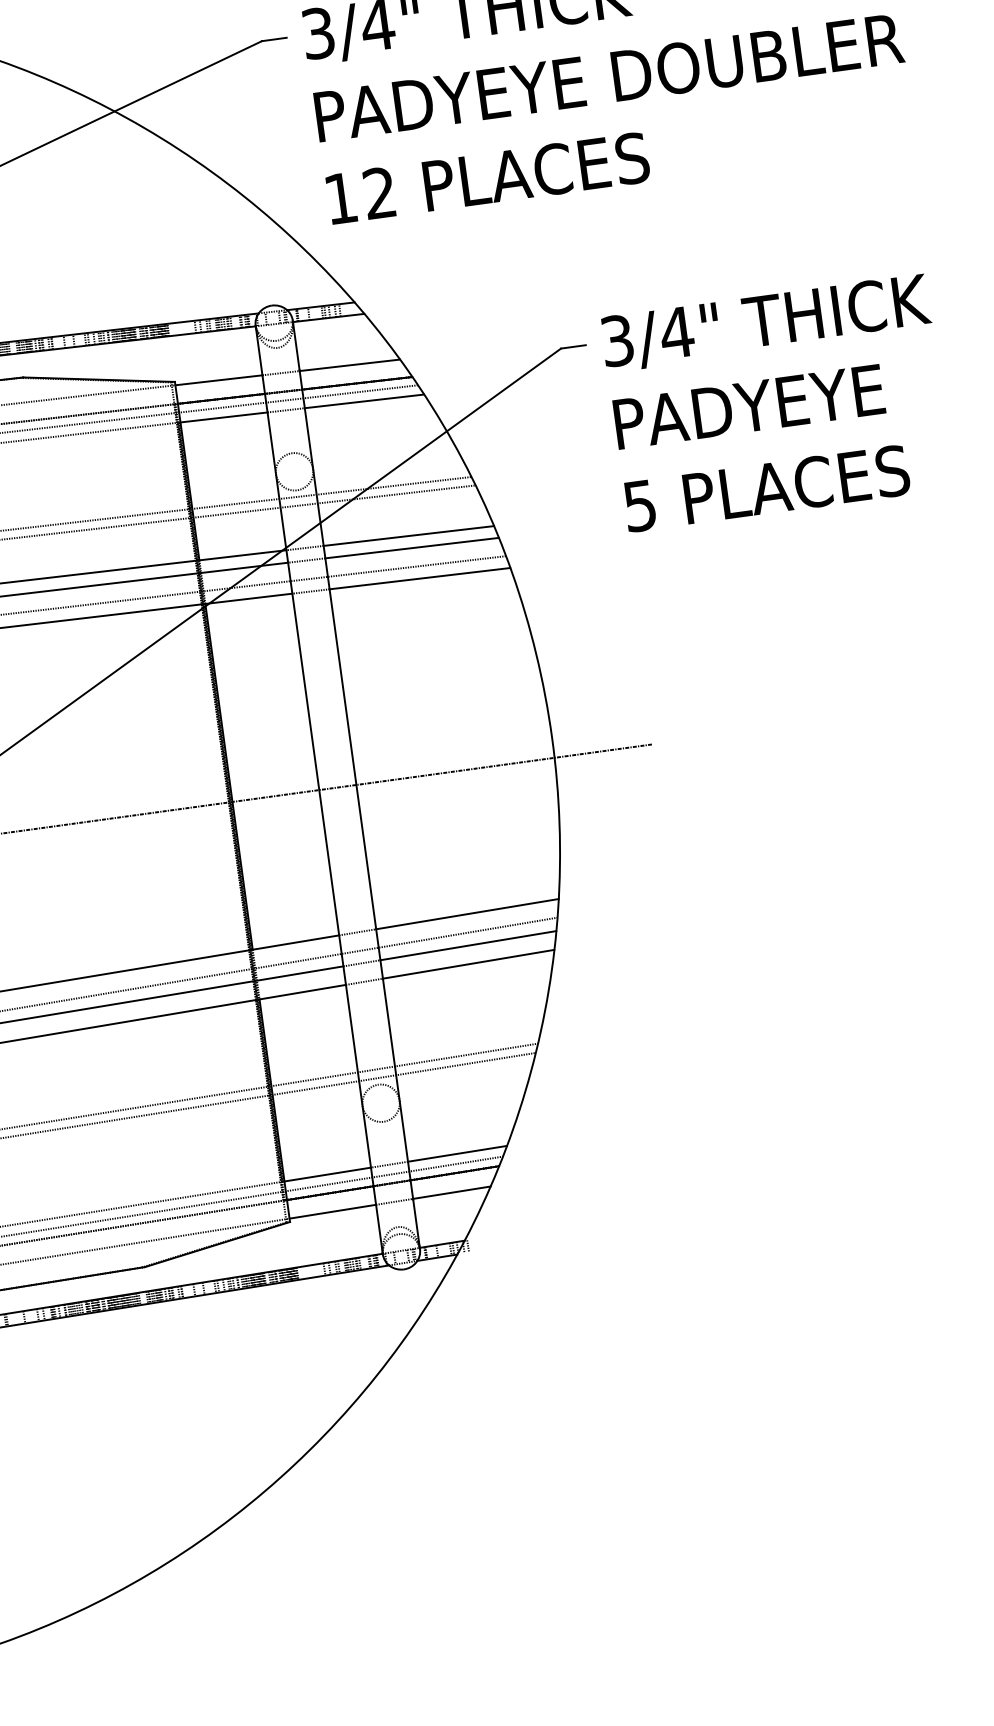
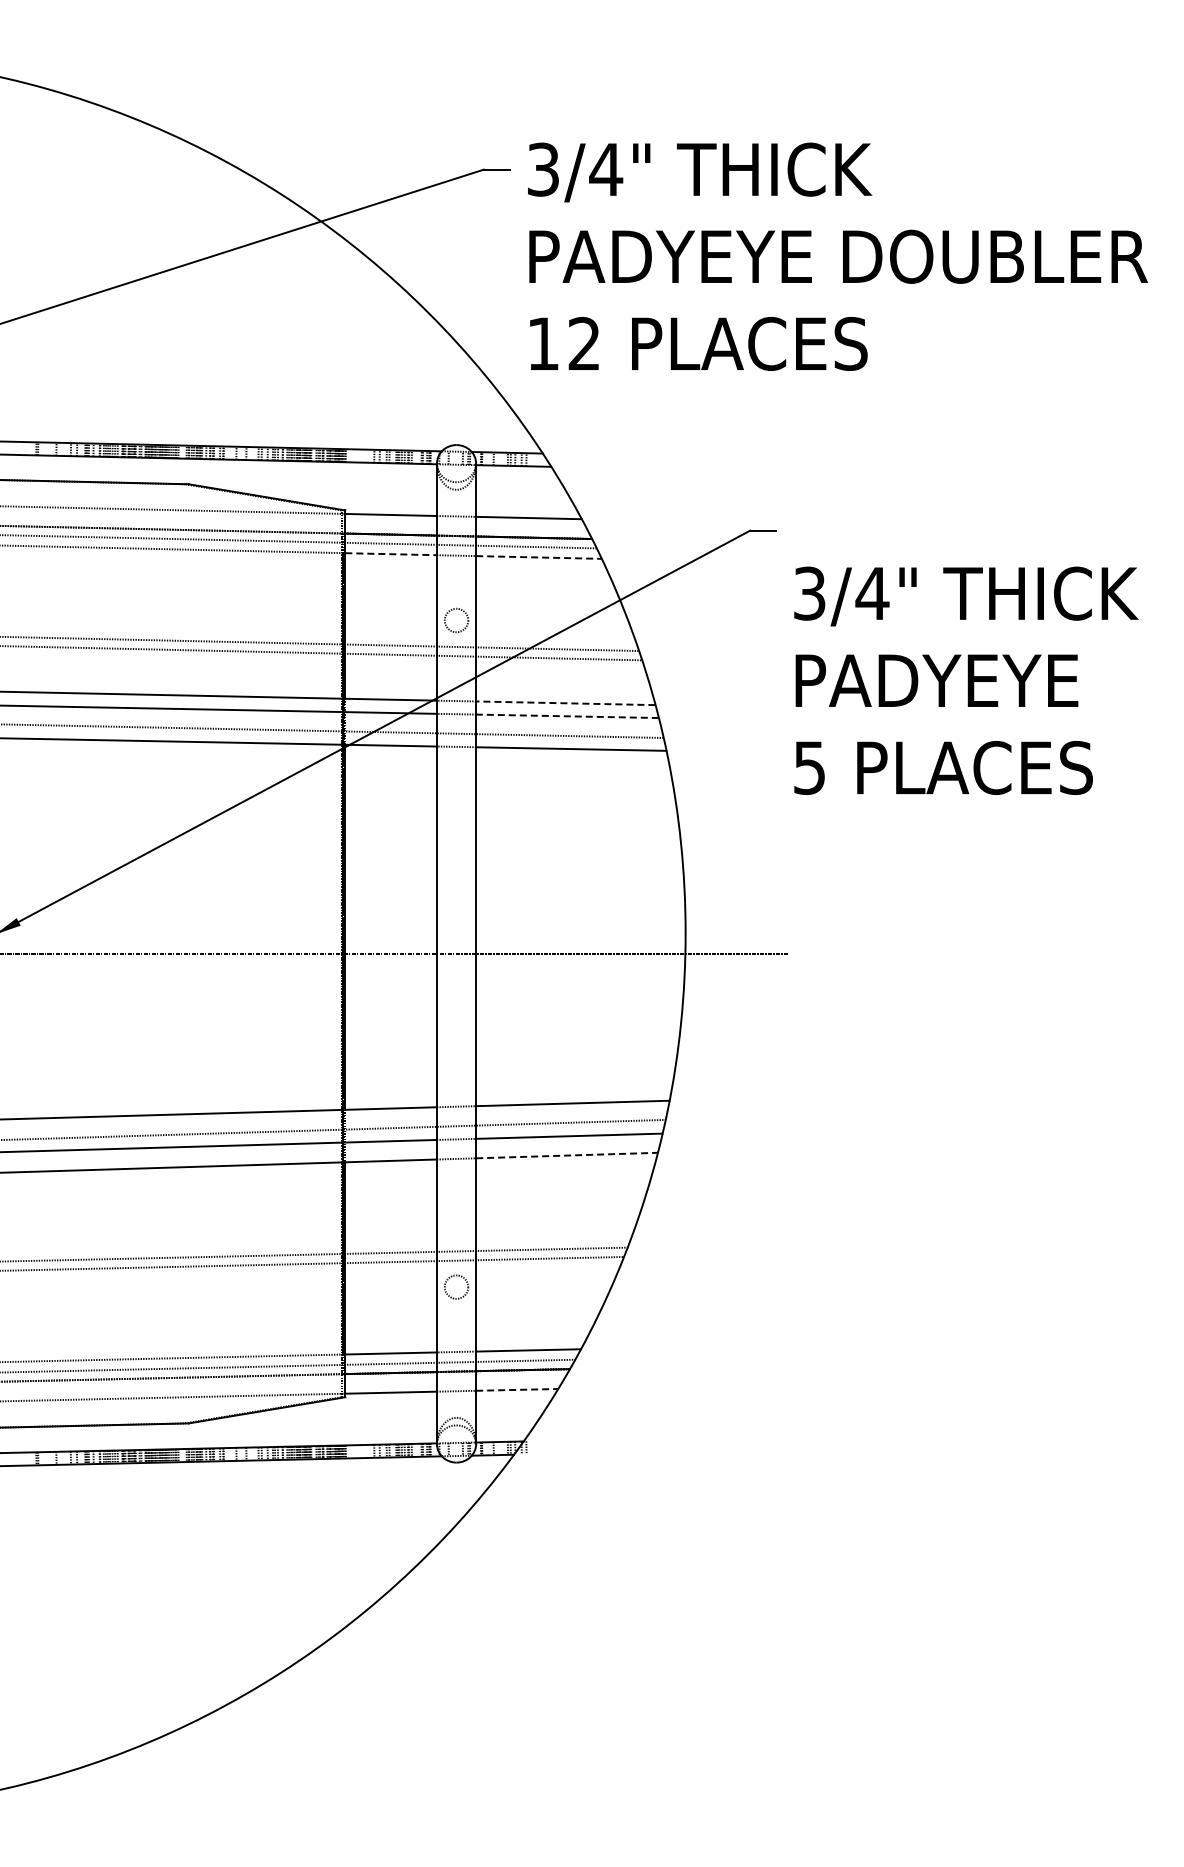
line: (364, 401) -> (538, 557), solid -> dashed
text: (777, 402) -> (966, 680), moved
line: (224, 417) -> (391, 554), solid -> dashed
circle: (294, 471) -> (456, 620), size x0.6
line: (408, 536) -> (565, 703), solid -> dashed
line: (411, 548) -> (566, 716), solid -> dashed
line: (468, 964) -> (566, 1155), solid -> dashed
circle: (380, 1102) -> (456, 1286), size x0.6
line: (452, 1192) -> (517, 1389), solid -> dashed

